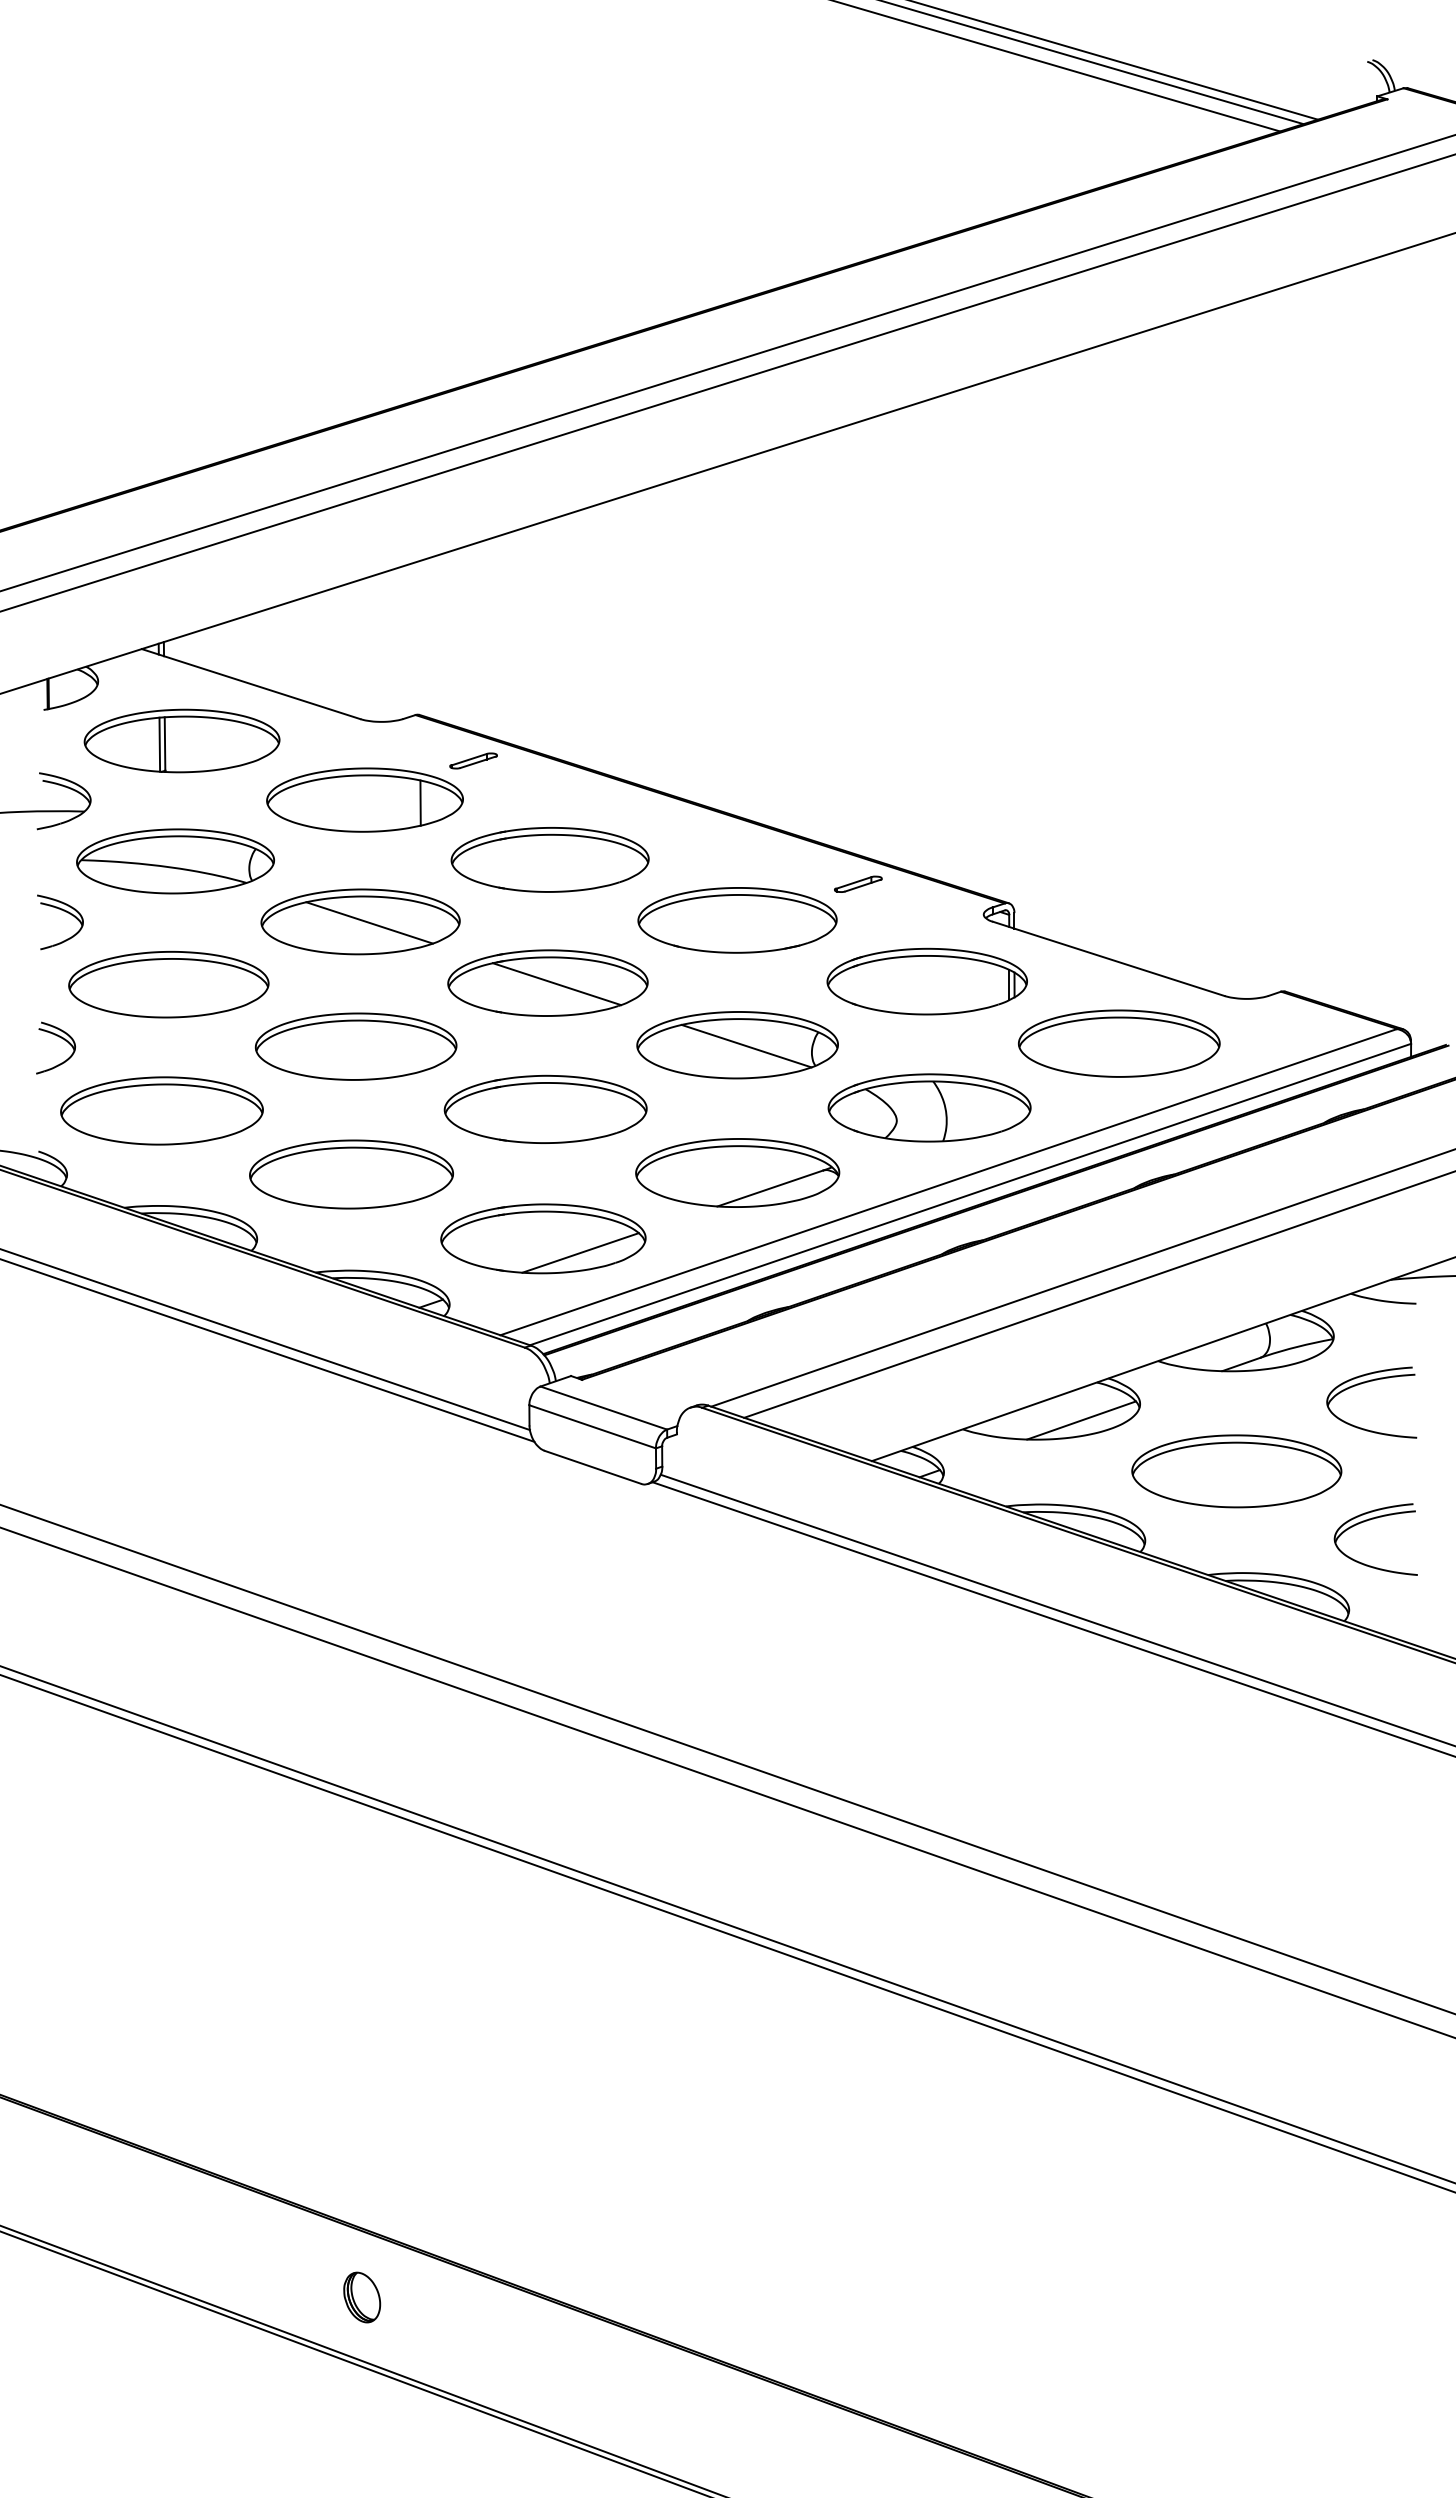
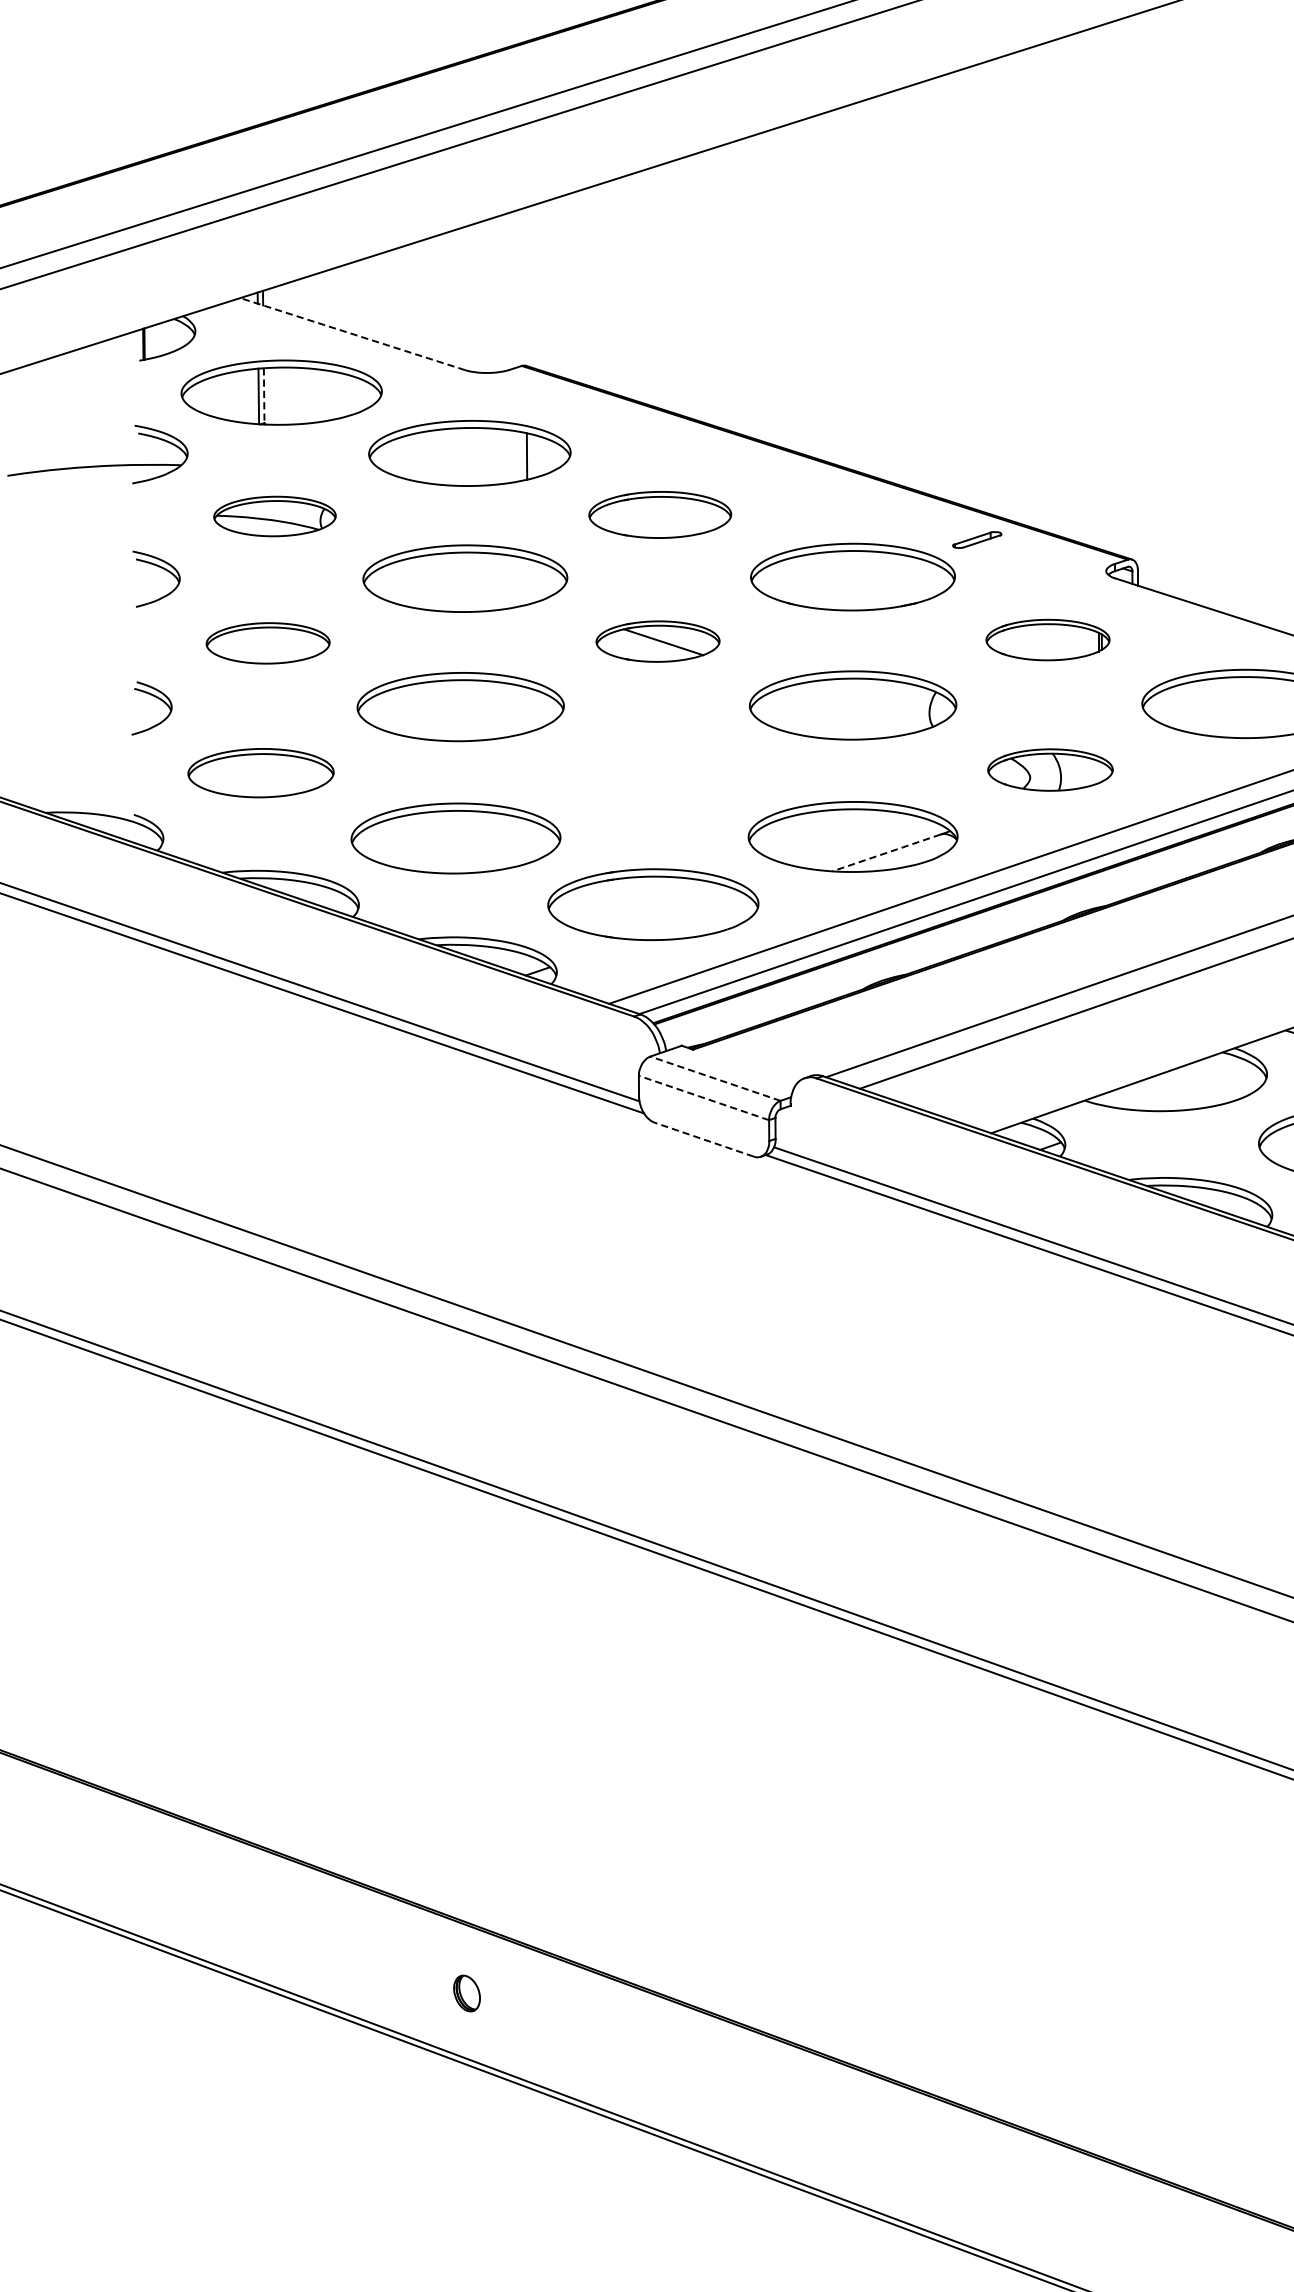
line: (251, 684) -> (353, 334), solid -> dashed
line: (165, 743) -> (264, 395), solid -> dashed
part: (473, 760) -> (581, 412), removed
part: (549, 859) -> (659, 514), size x0.7
part: (175, 861) -> (274, 516), size x0.6
line: (369, 922) -> (474, 579), removed
part: (926, 981) -> (1047, 639), size x0.6
part: (547, 982) -> (657, 641), size x0.6
part: (168, 984) -> (267, 643), size x0.6
line: (746, 1045) -> (862, 705), removed
part: (929, 1107) -> (1050, 769), size x0.6
part: (545, 1108) -> (655, 770), removed
part: (161, 1110) -> (260, 772), size x0.7
line: (770, 1188) -> (886, 852), solid -> dashed
line: (580, 1252) -> (691, 918), removed
line: (603, 1408) -> (715, 1079), solid -> dashed
line: (1081, 1420) -> (1206, 1091), removed
line: (592, 1426) -> (703, 1097), solid -> dashed
line: (592, 1467) -> (703, 1139), solid -> dashed
part: (362, 2297) -> (467, 1993), size x0.7

